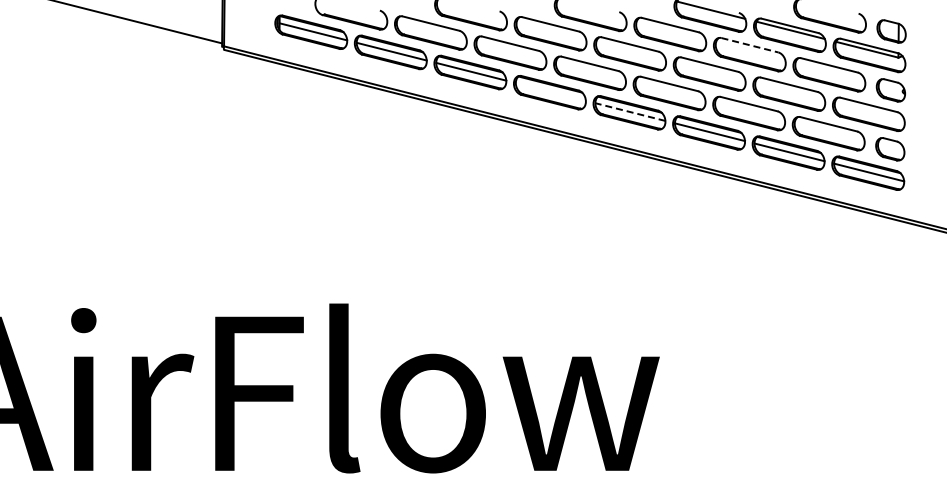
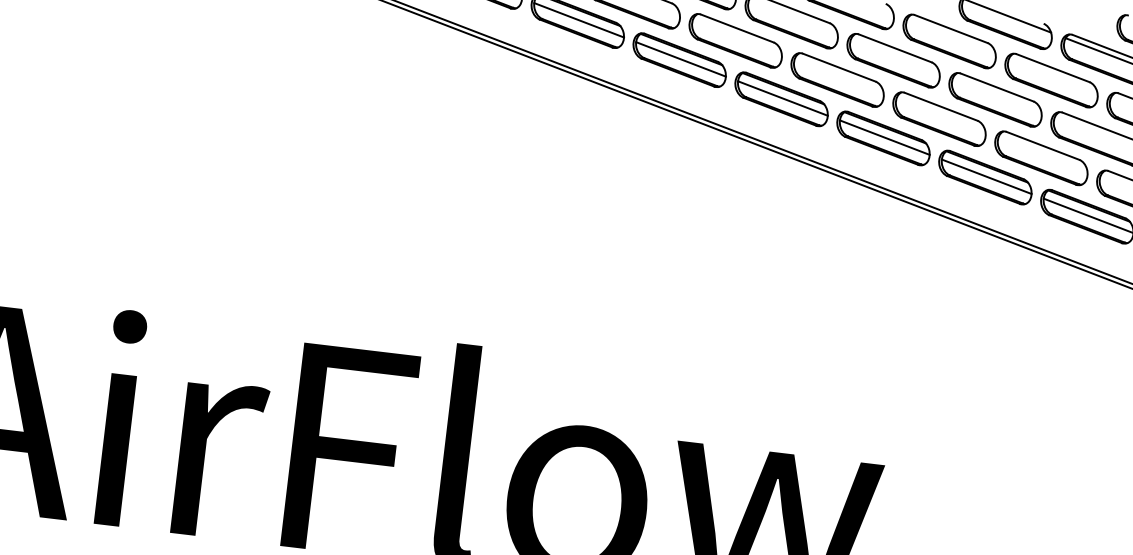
line: (750, 45) -> (1053, 68), dashed -> solid
line: (550, 91) -> (782, 97), added
line: (629, 111) -> (883, 136), dashed -> solid

